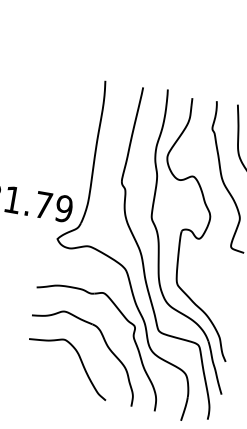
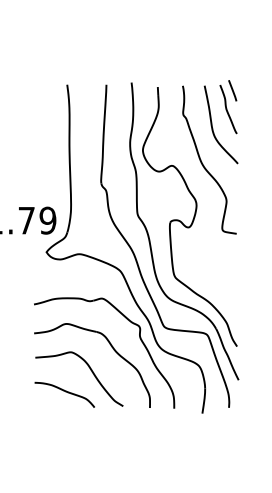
curve: (52, 377) -> (65, 392), added

